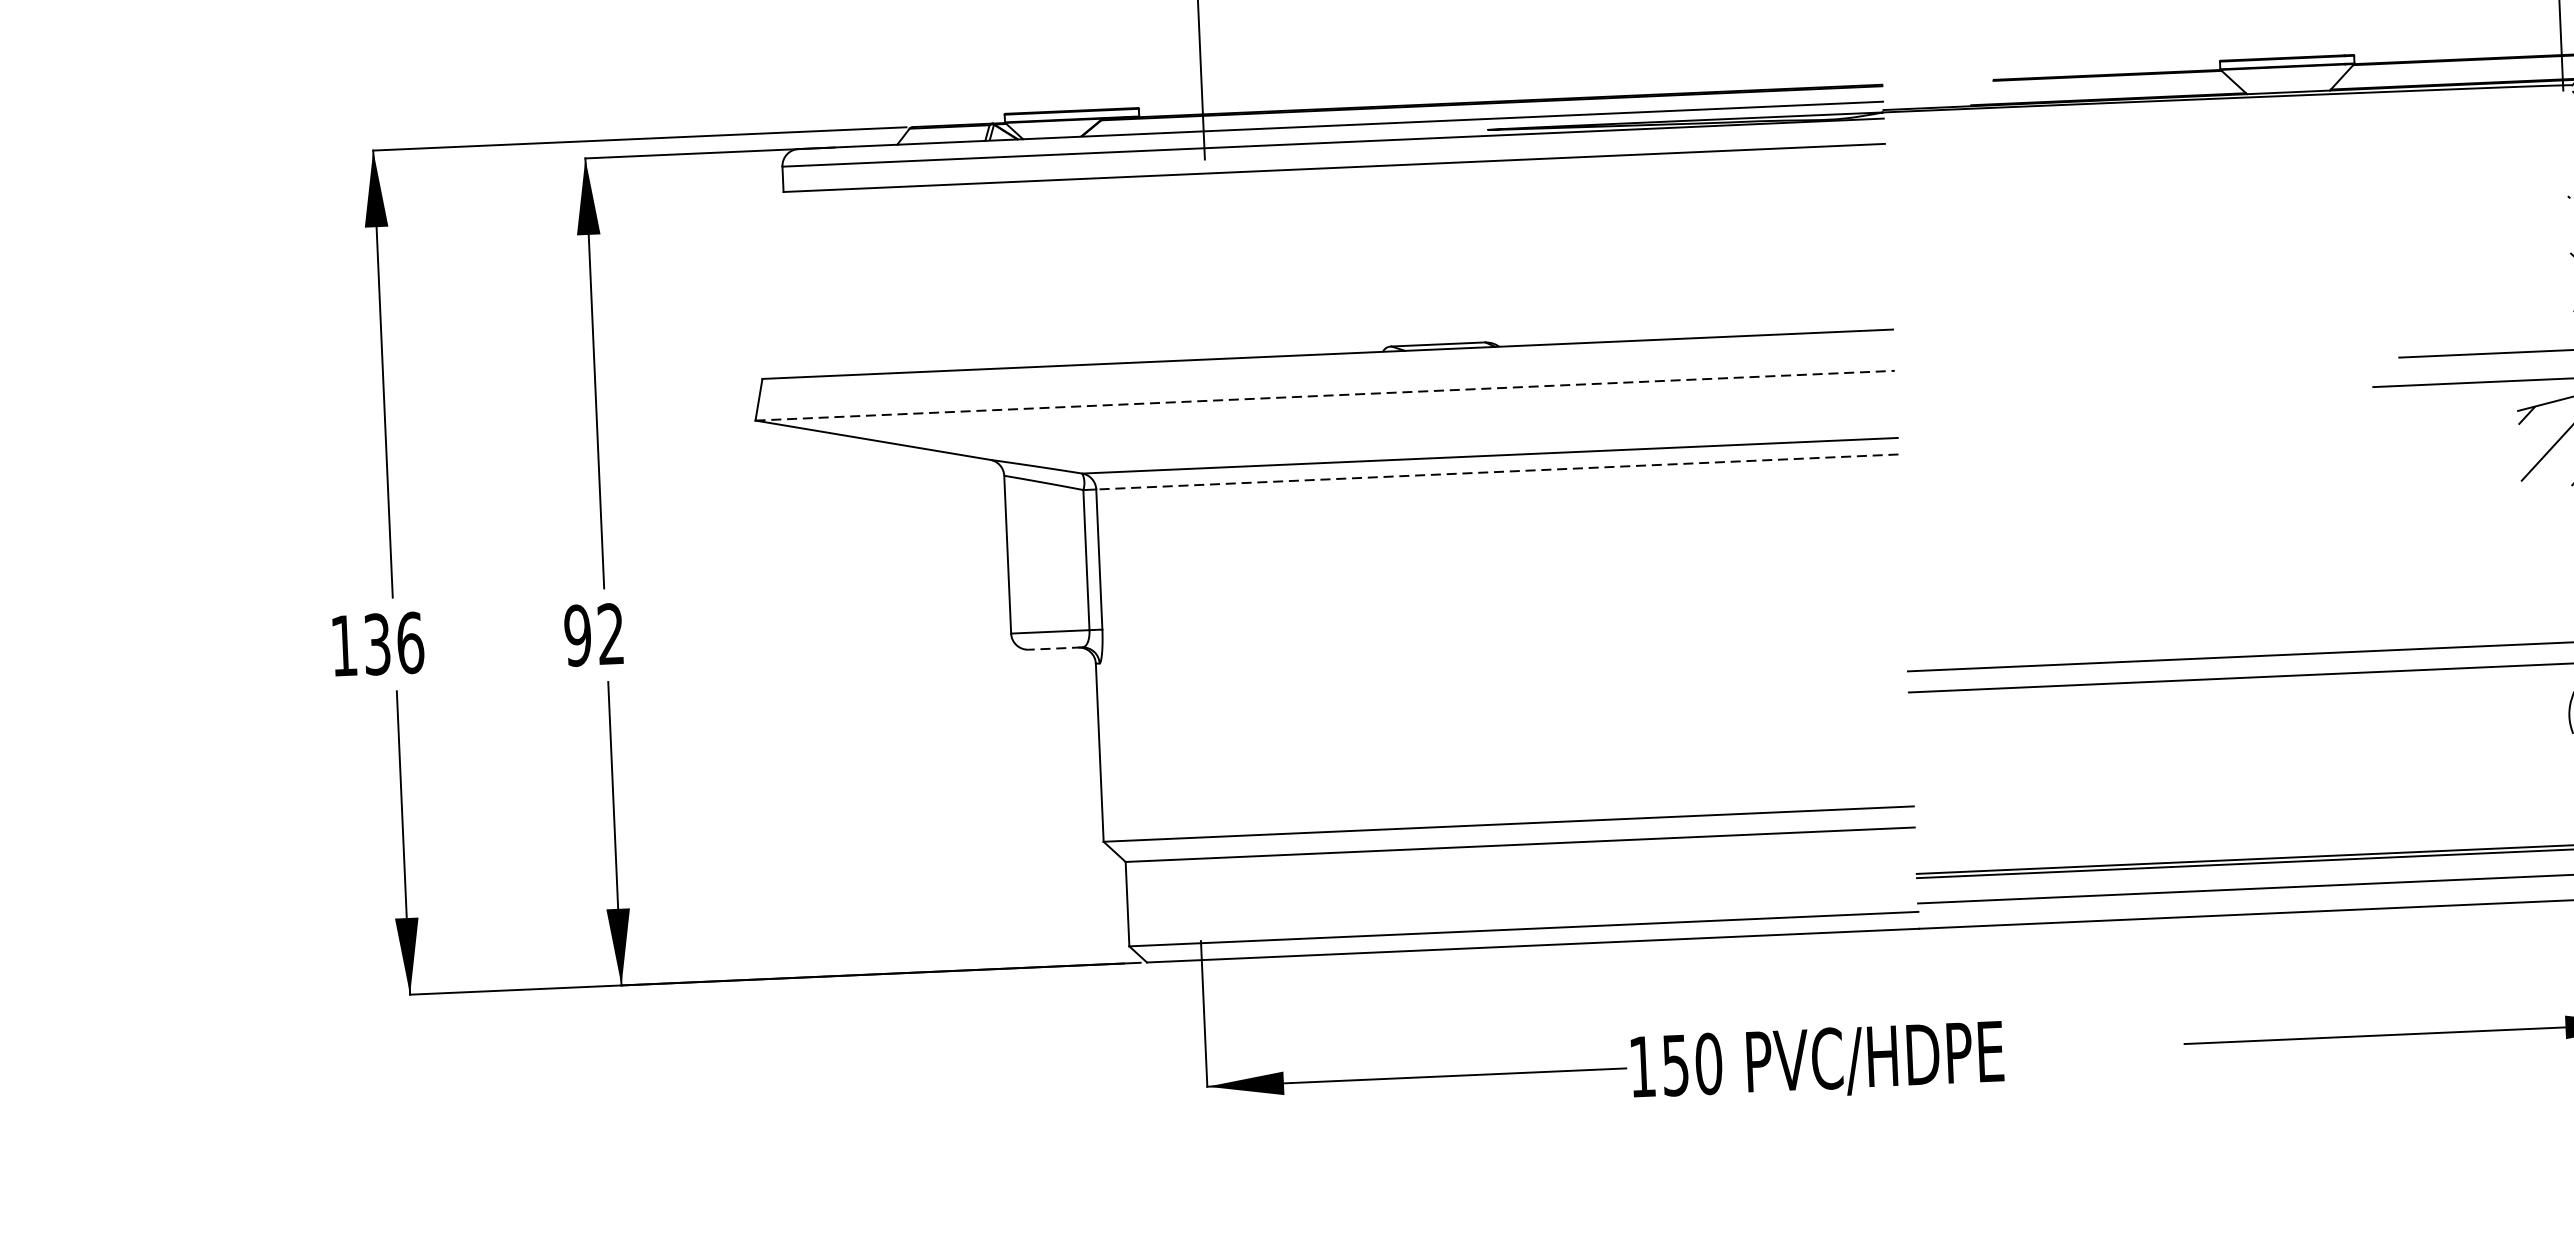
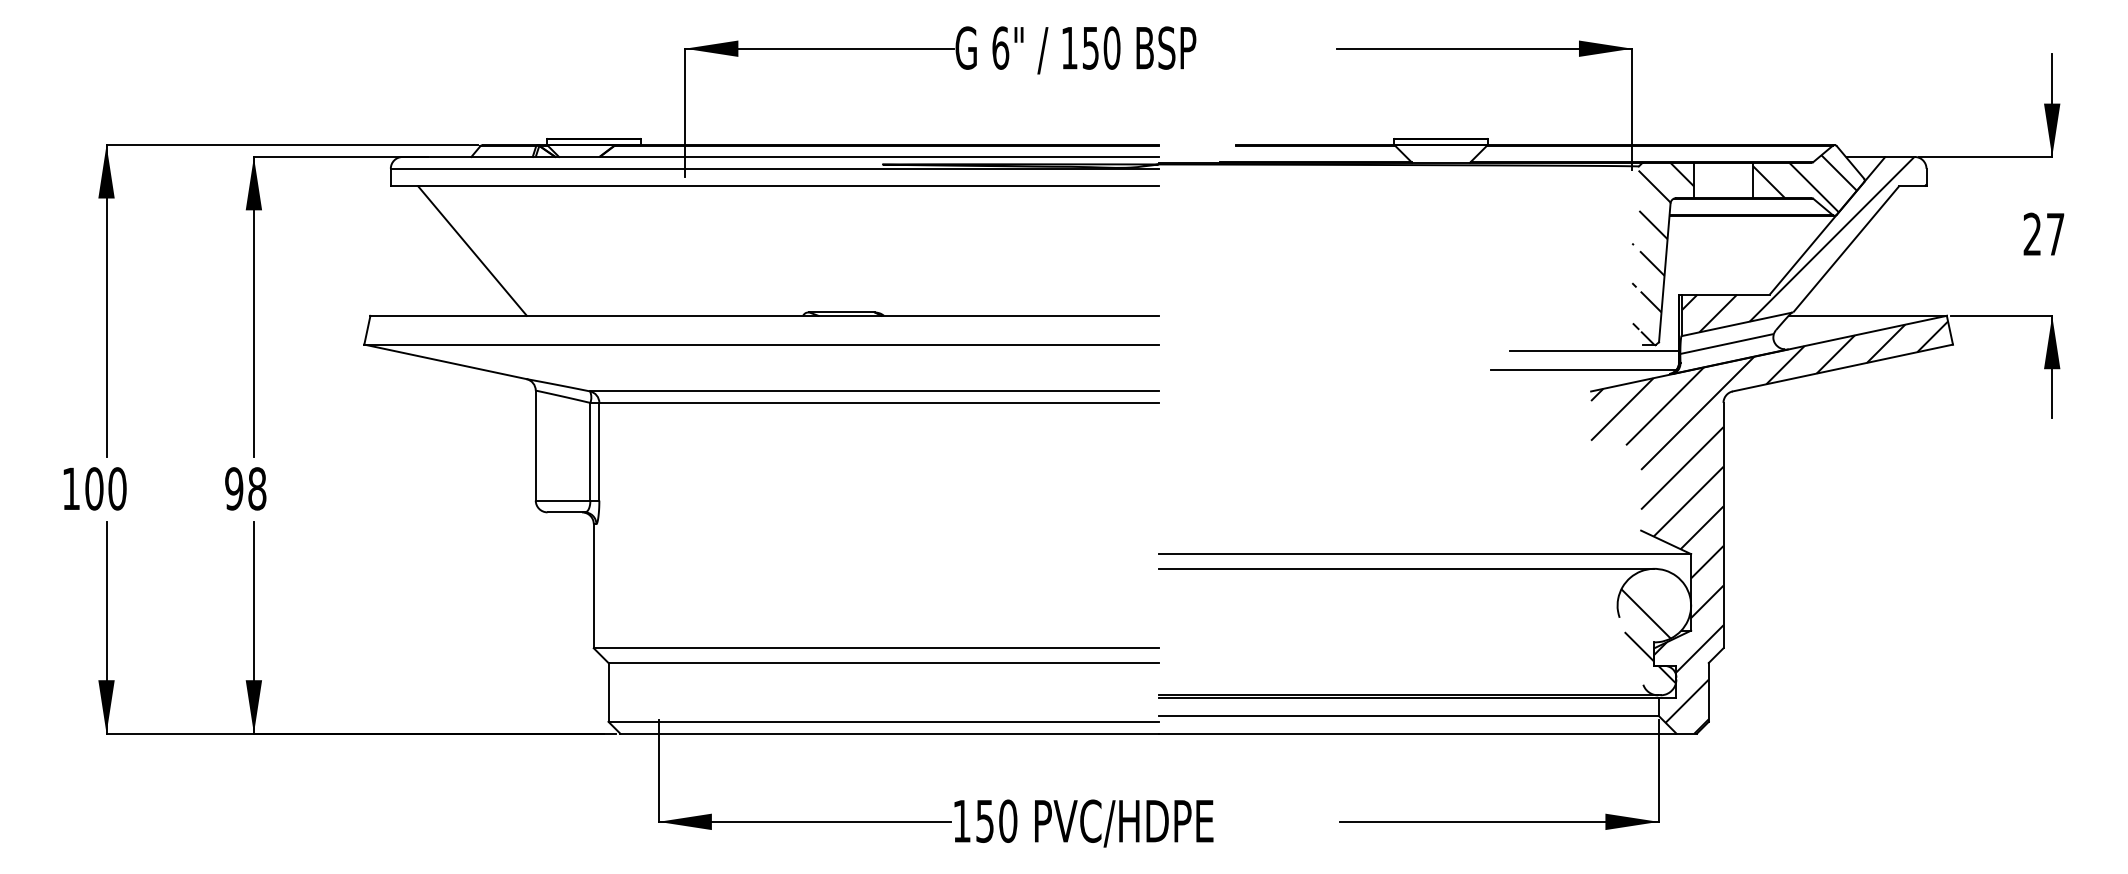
line: (904, 278) -> (472, 250), added
line: (1325, 395) -> (761, 344), dashed -> solid
line: (1498, 471) -> (879, 402), dashed -> solid
text: (611, 633) -> (257, 488), 92 -> 98
text: (393, 643) -> (105, 488), 136 -> 100
line: (1055, 648) -> (566, 512), dashed -> solid

